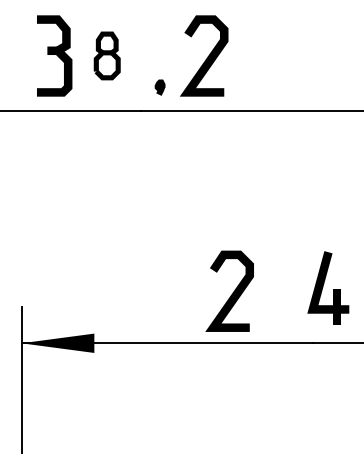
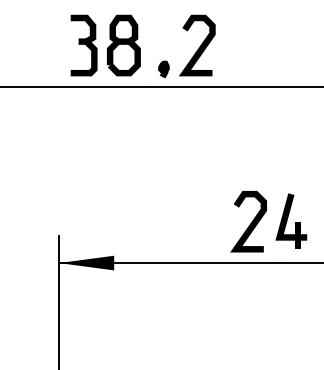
part: (106, 55) -> (123, 45), size x1.67
part: (159, 87) -> (163, 69), size x1.43
curve: (232, 293) -> (250, 223), moved

